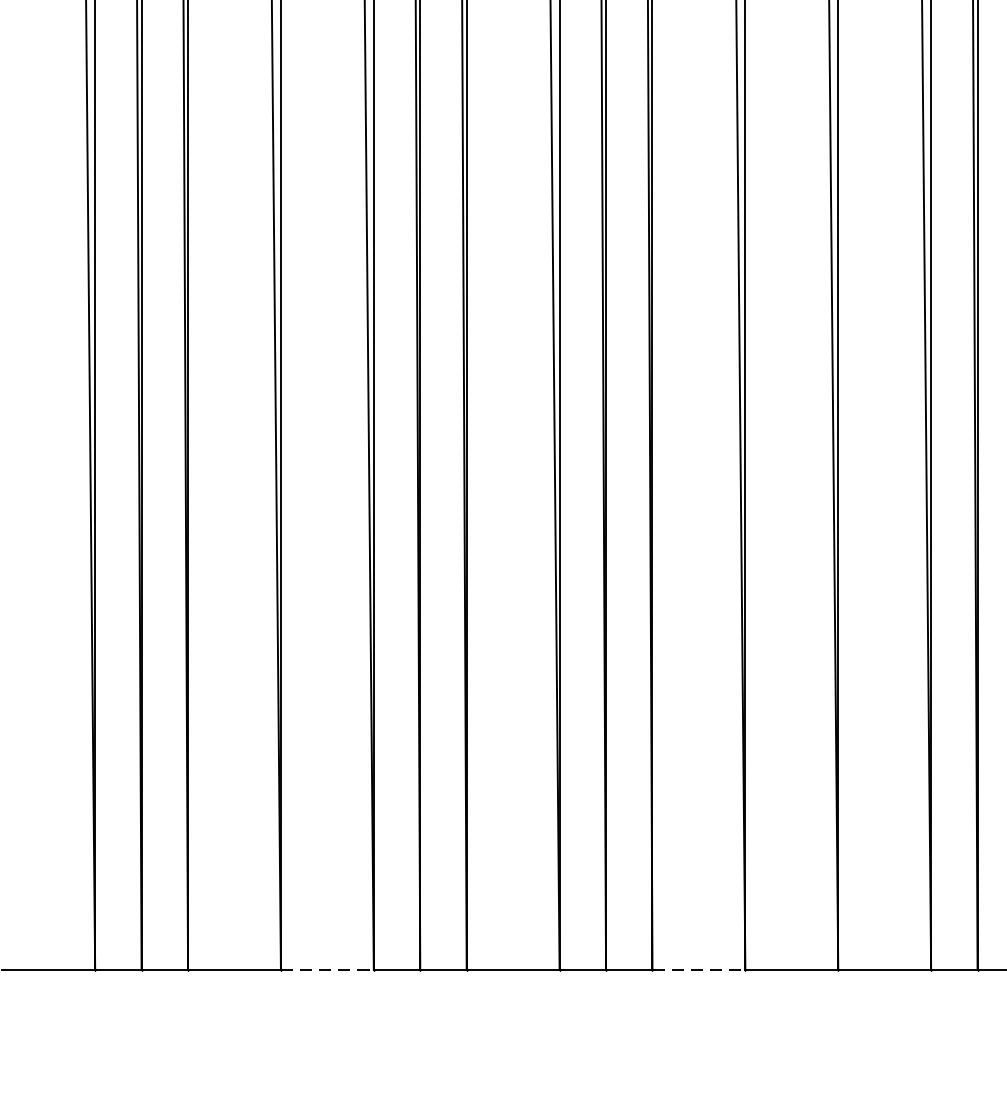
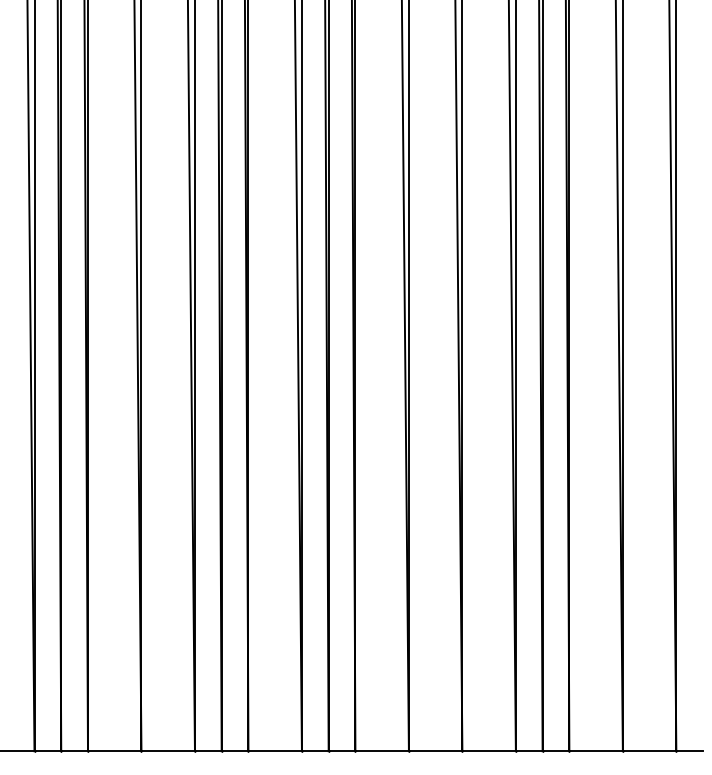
line: (327, 970) -> (168, 751), dashed -> solid
line: (699, 970) -> (382, 751), dashed -> solid

